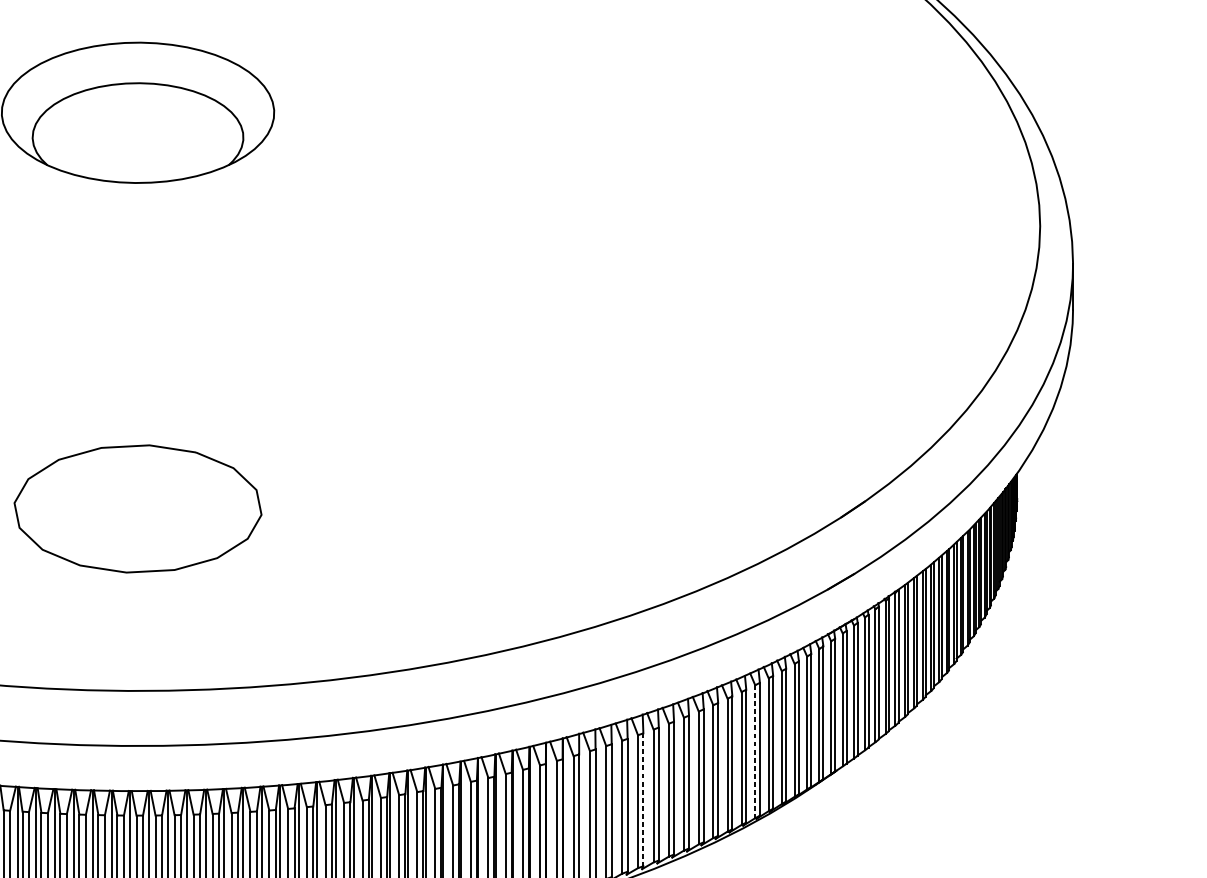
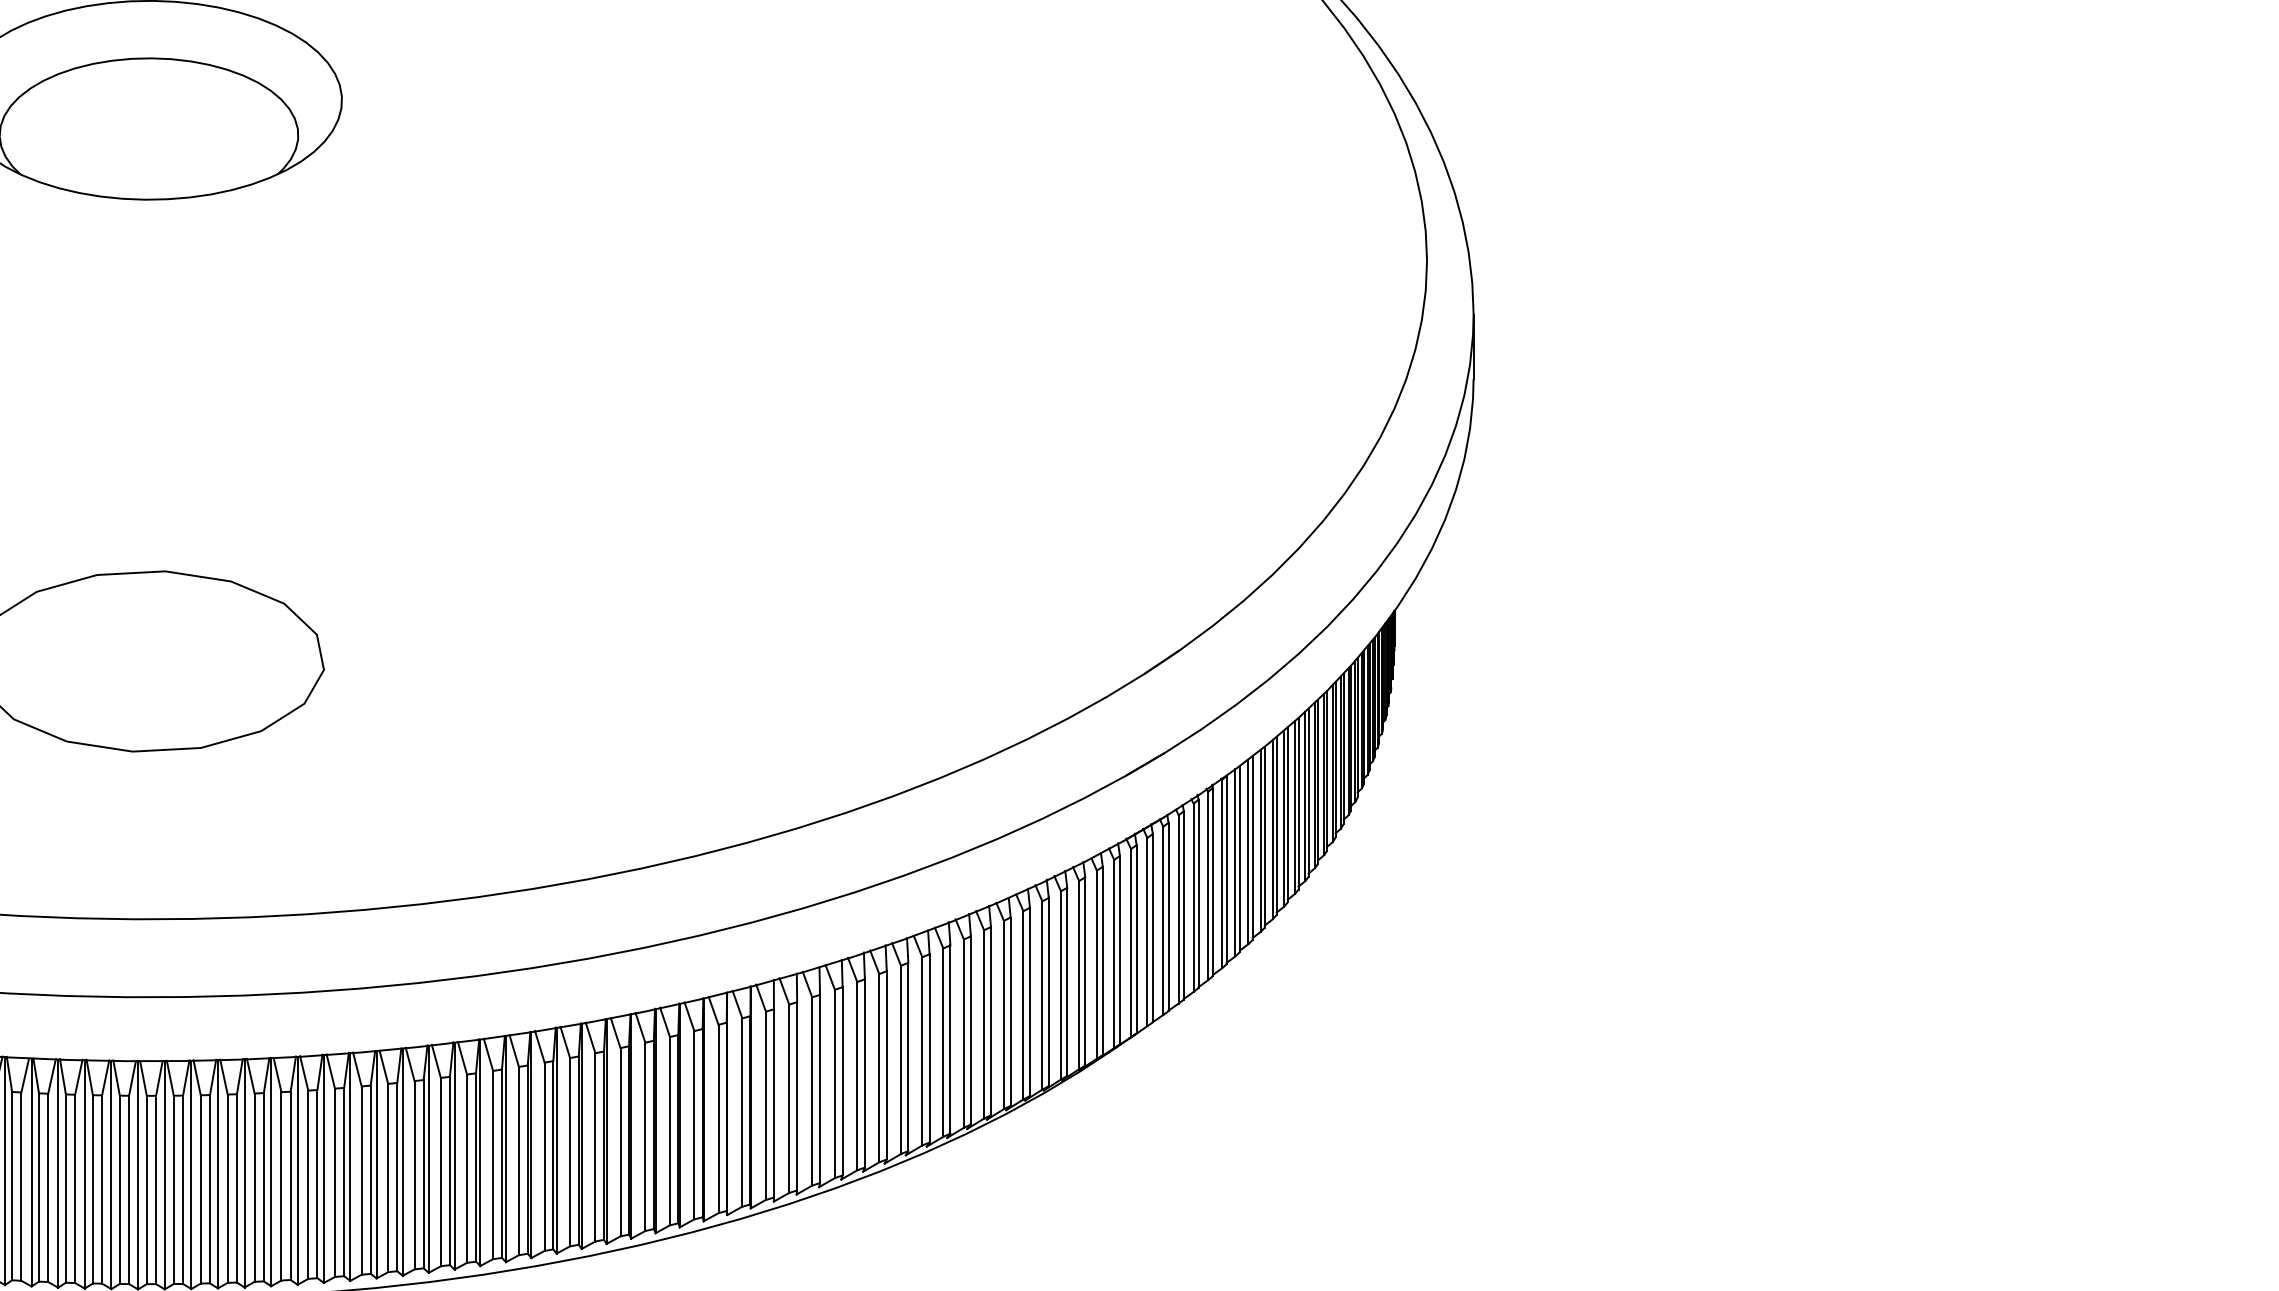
line: (755, 751) -> (1023, 1005), dashed -> solid
line: (643, 799) -> (864, 1073), dashed -> solid

